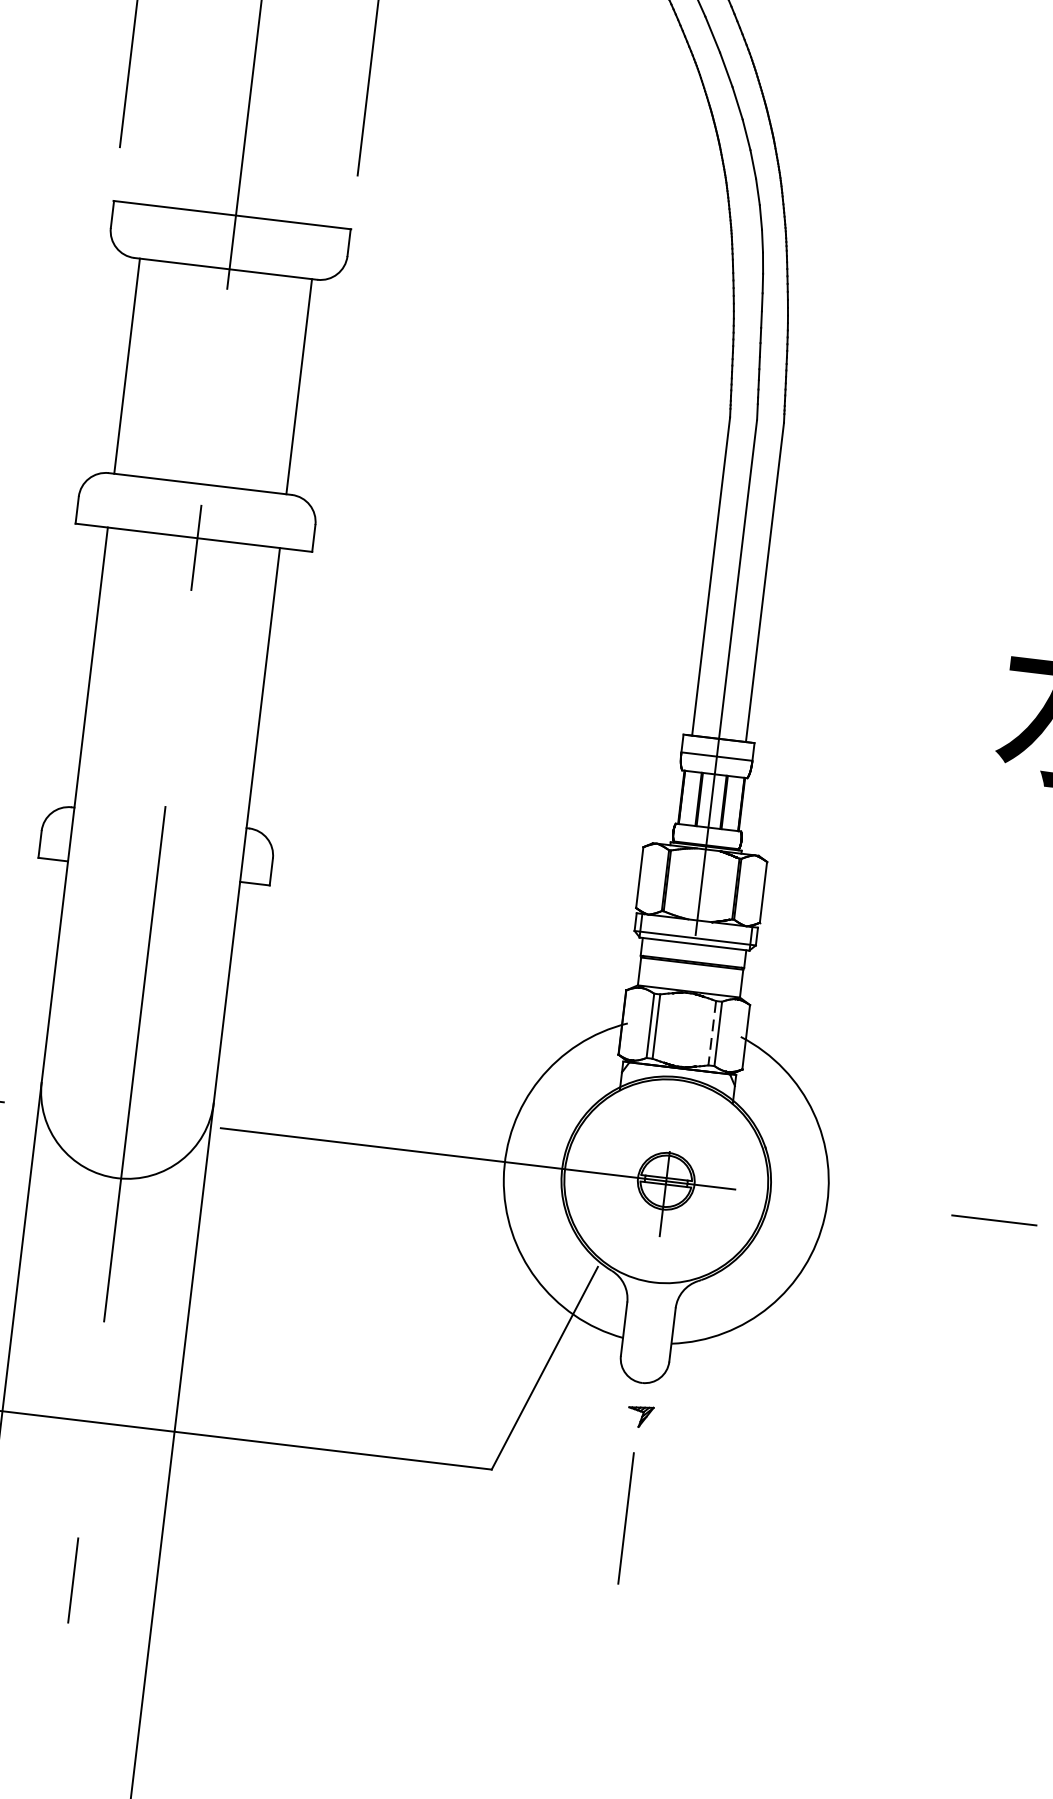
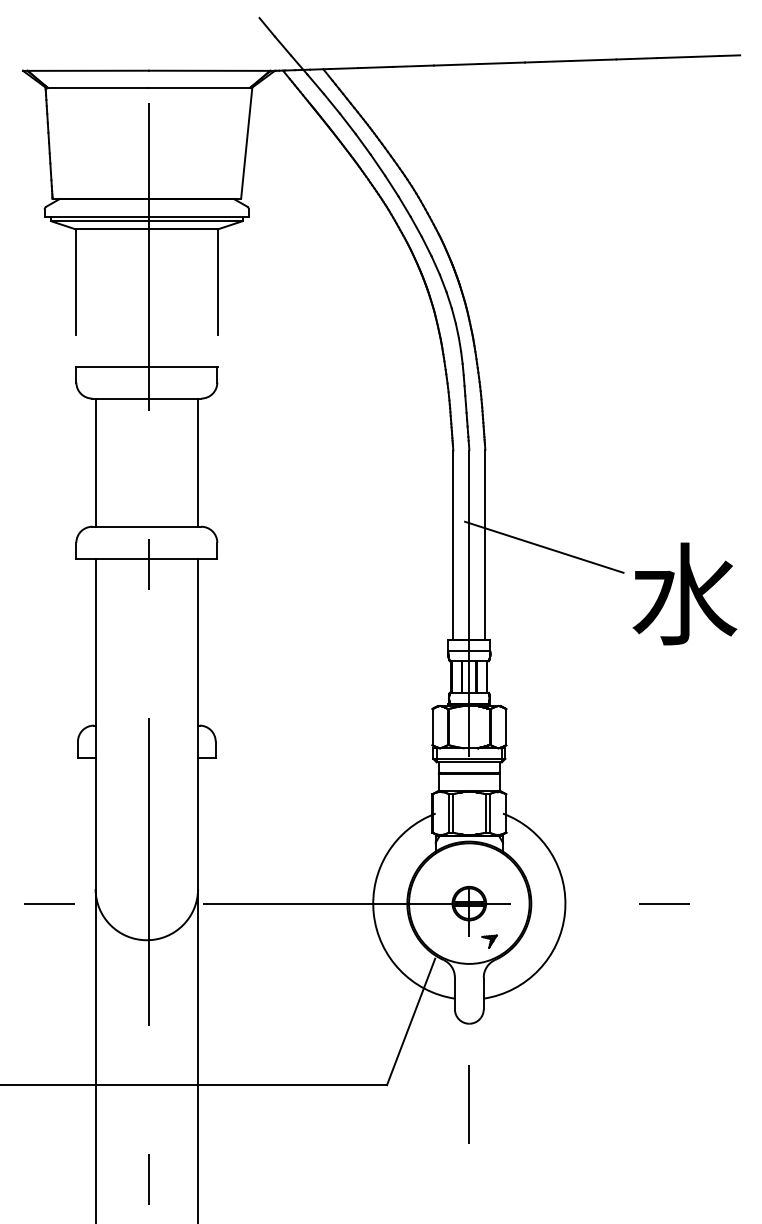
line: (863, 596) -> (544, 546), added
line: (711, 1033) -> (485, 813), dashed -> solid
part: (640, 1416) -> (489, 941), moved

